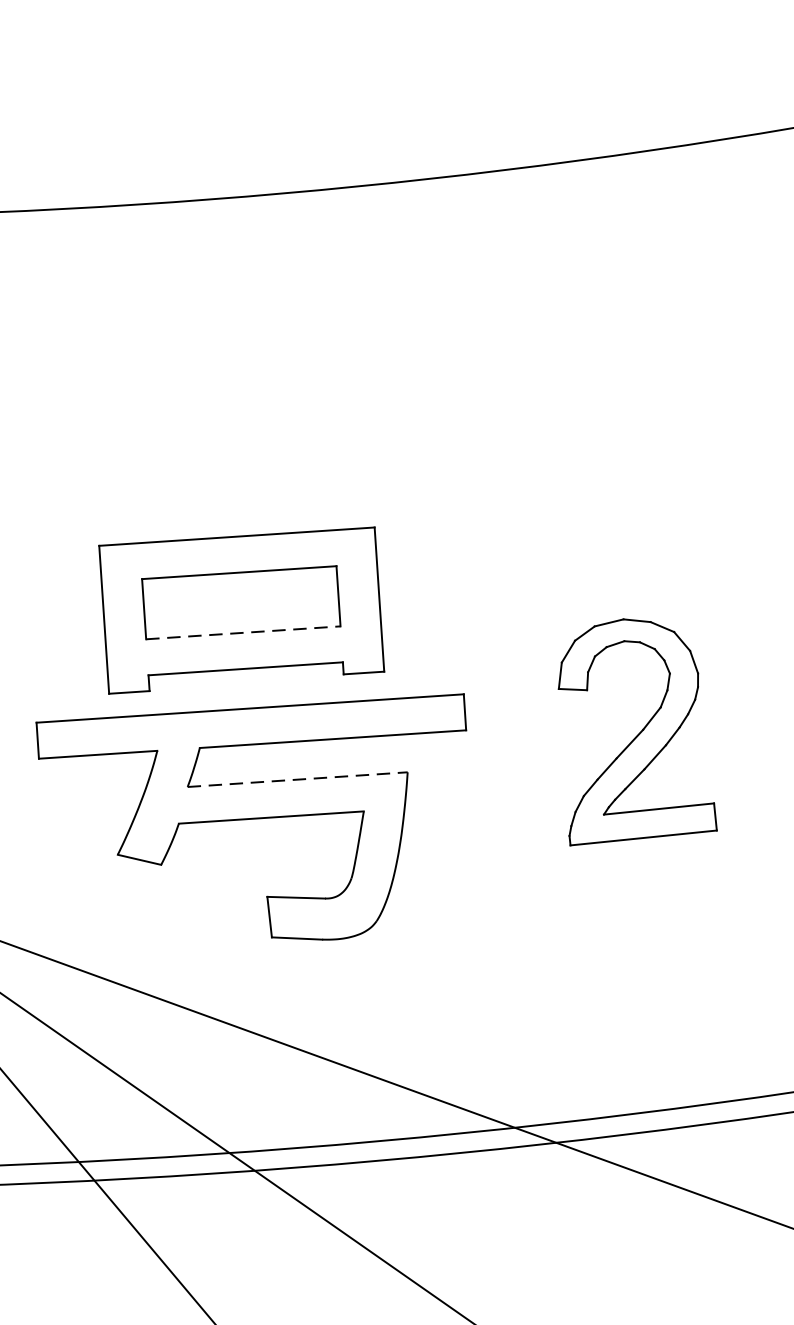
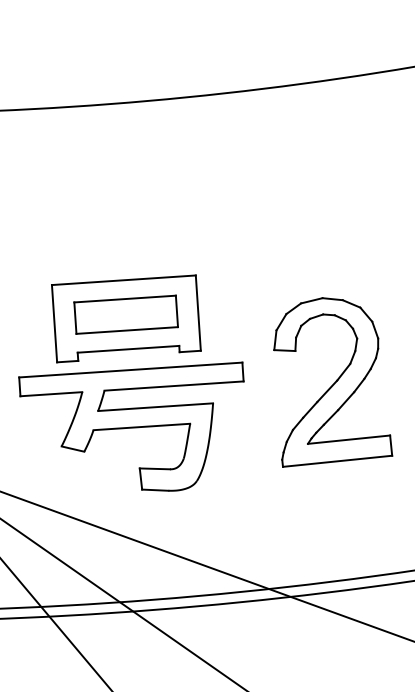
line: (243, 632) -> (127, 330), dashed -> solid
part: (638, 732) -> (333, 382), size x1.43
line: (297, 780) -> (155, 407), dashed -> solid

